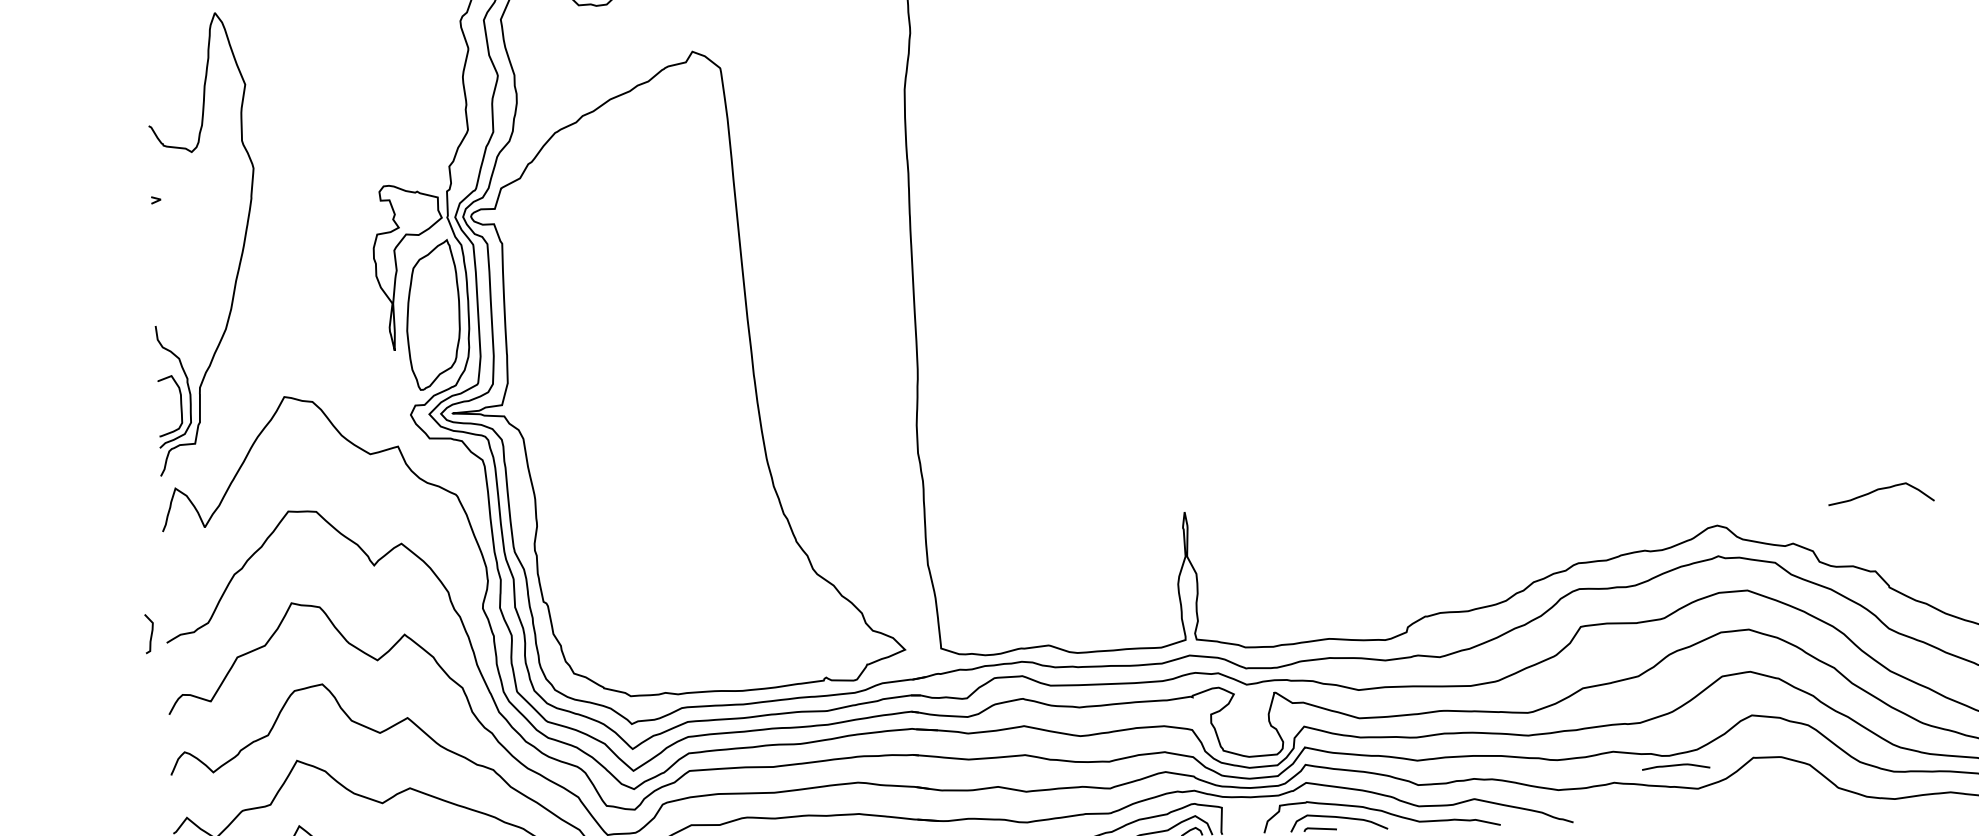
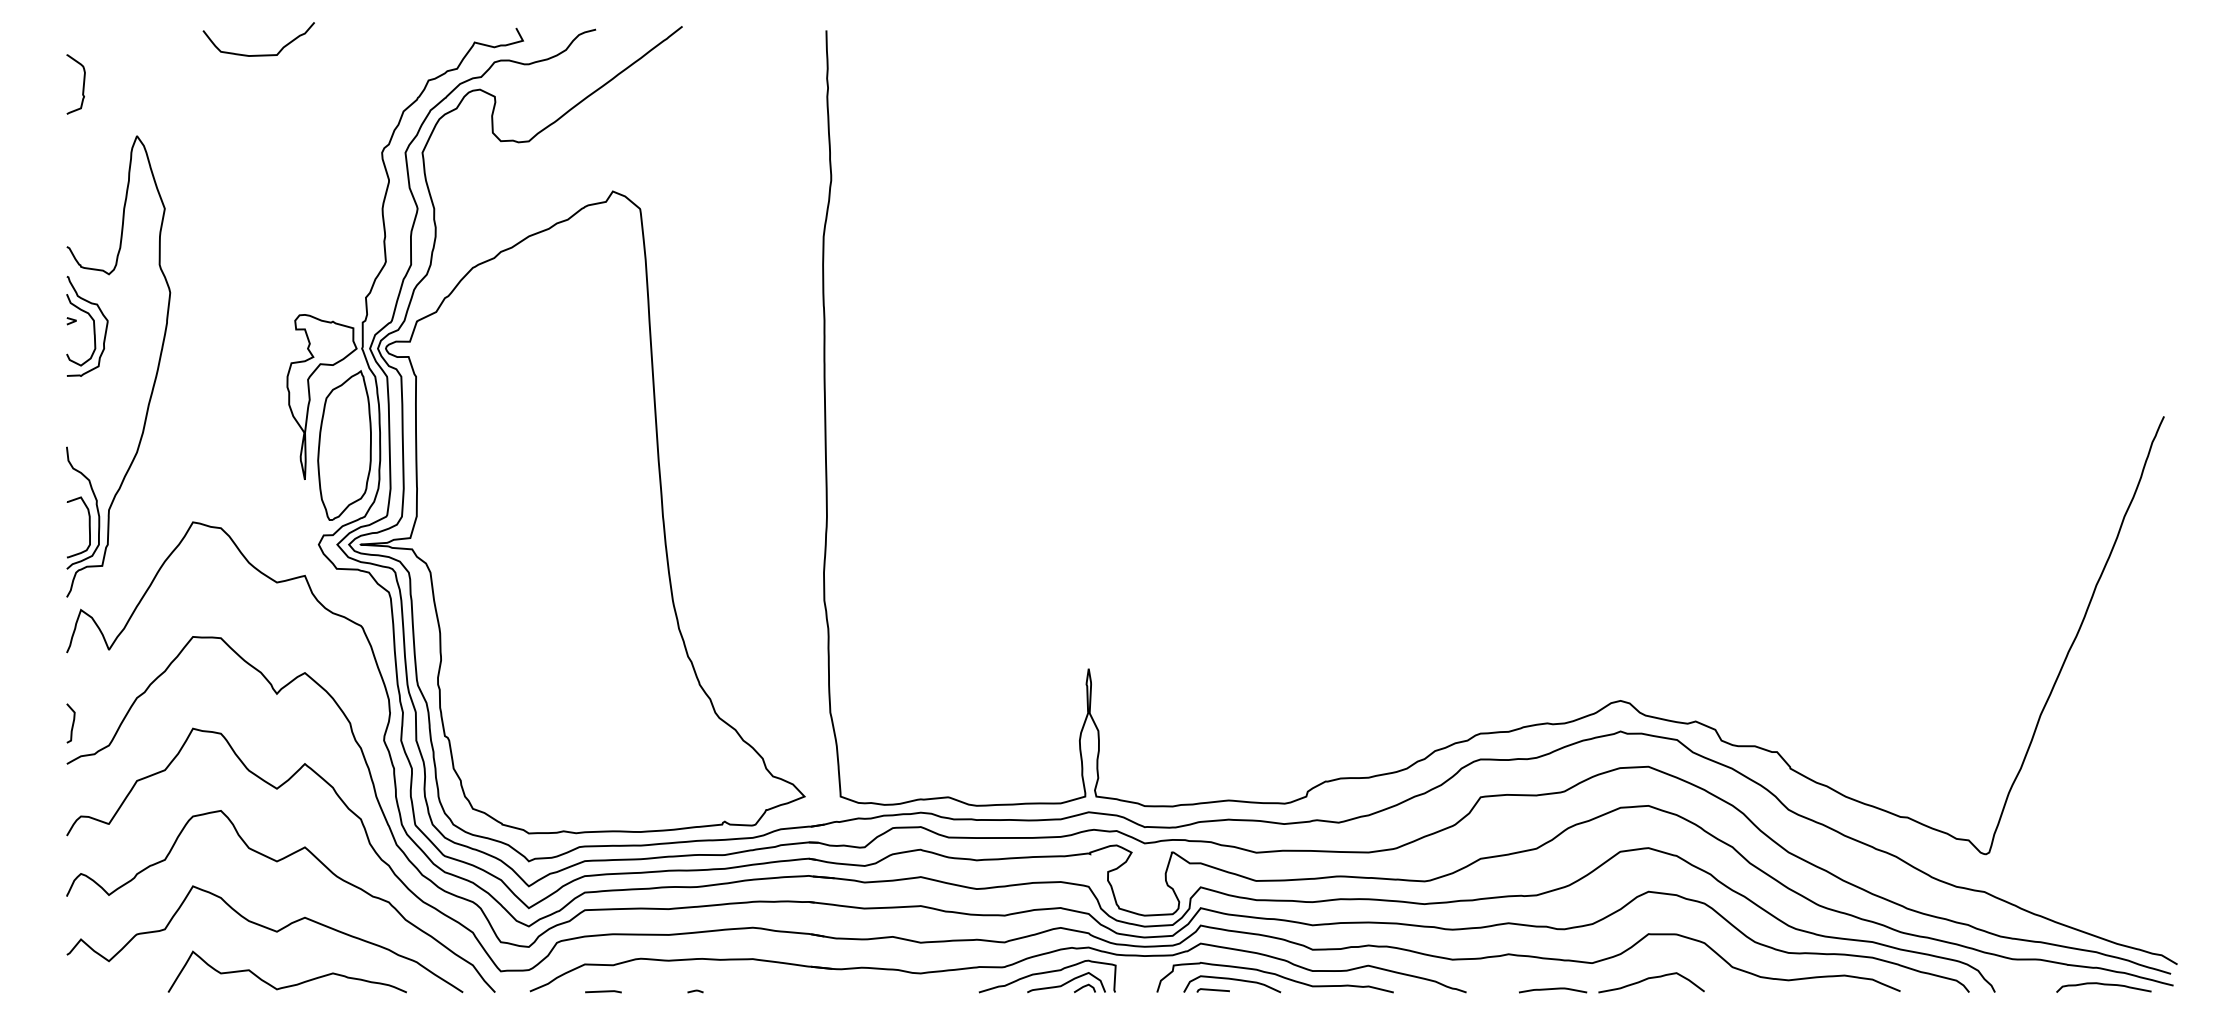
part: (172, 204) -> (87, 326), added
curve: (1881, 489) -> (1651, 978), moved
curve: (151, 633) -> (72, 723), moved
curve: (1676, 765) -> (1553, 989), moved

